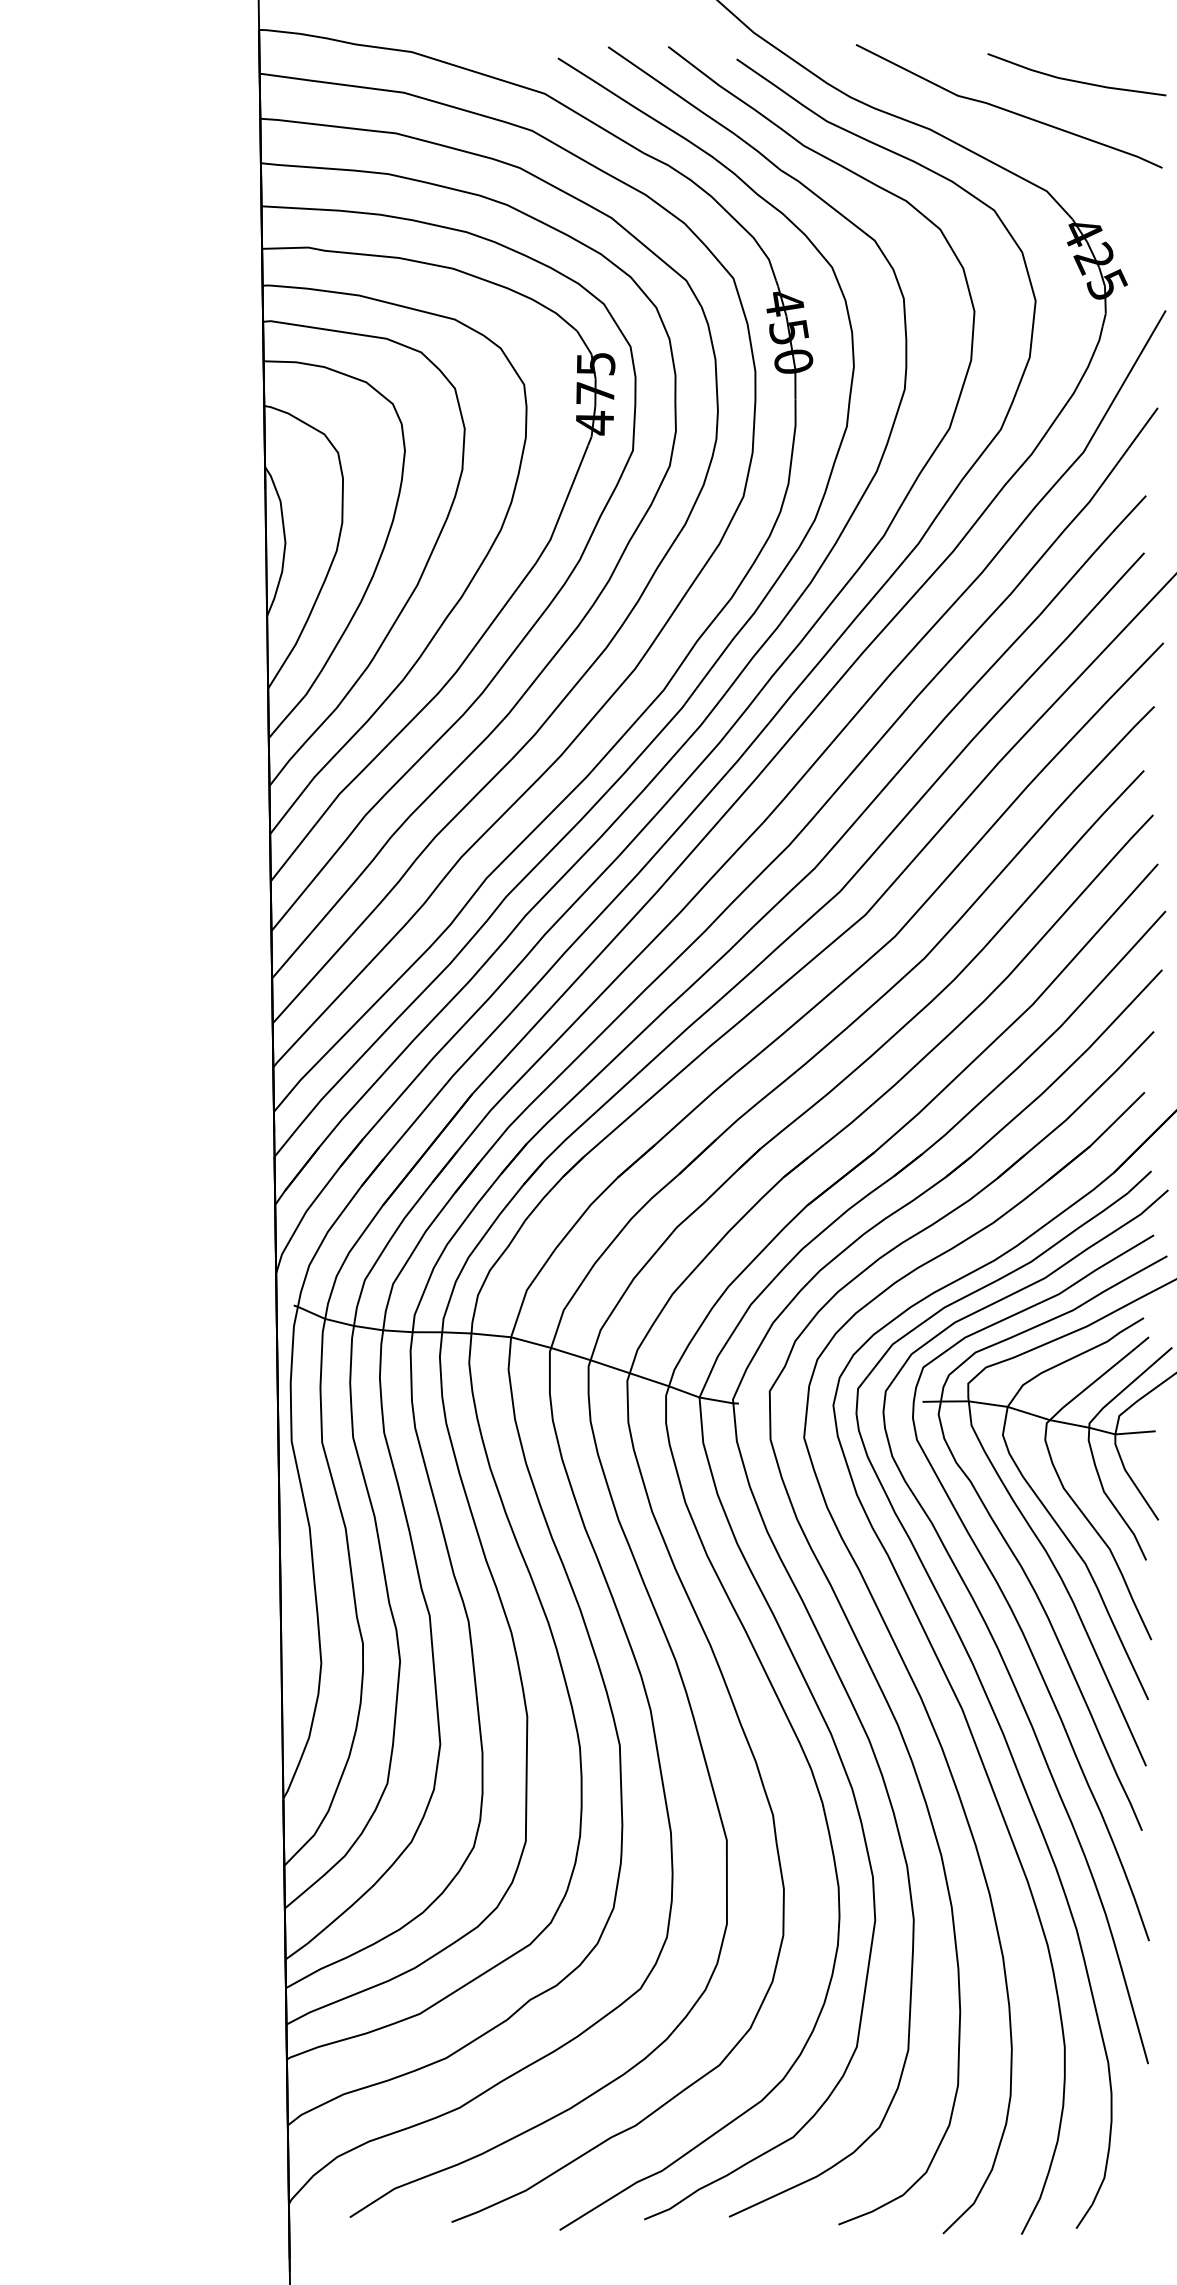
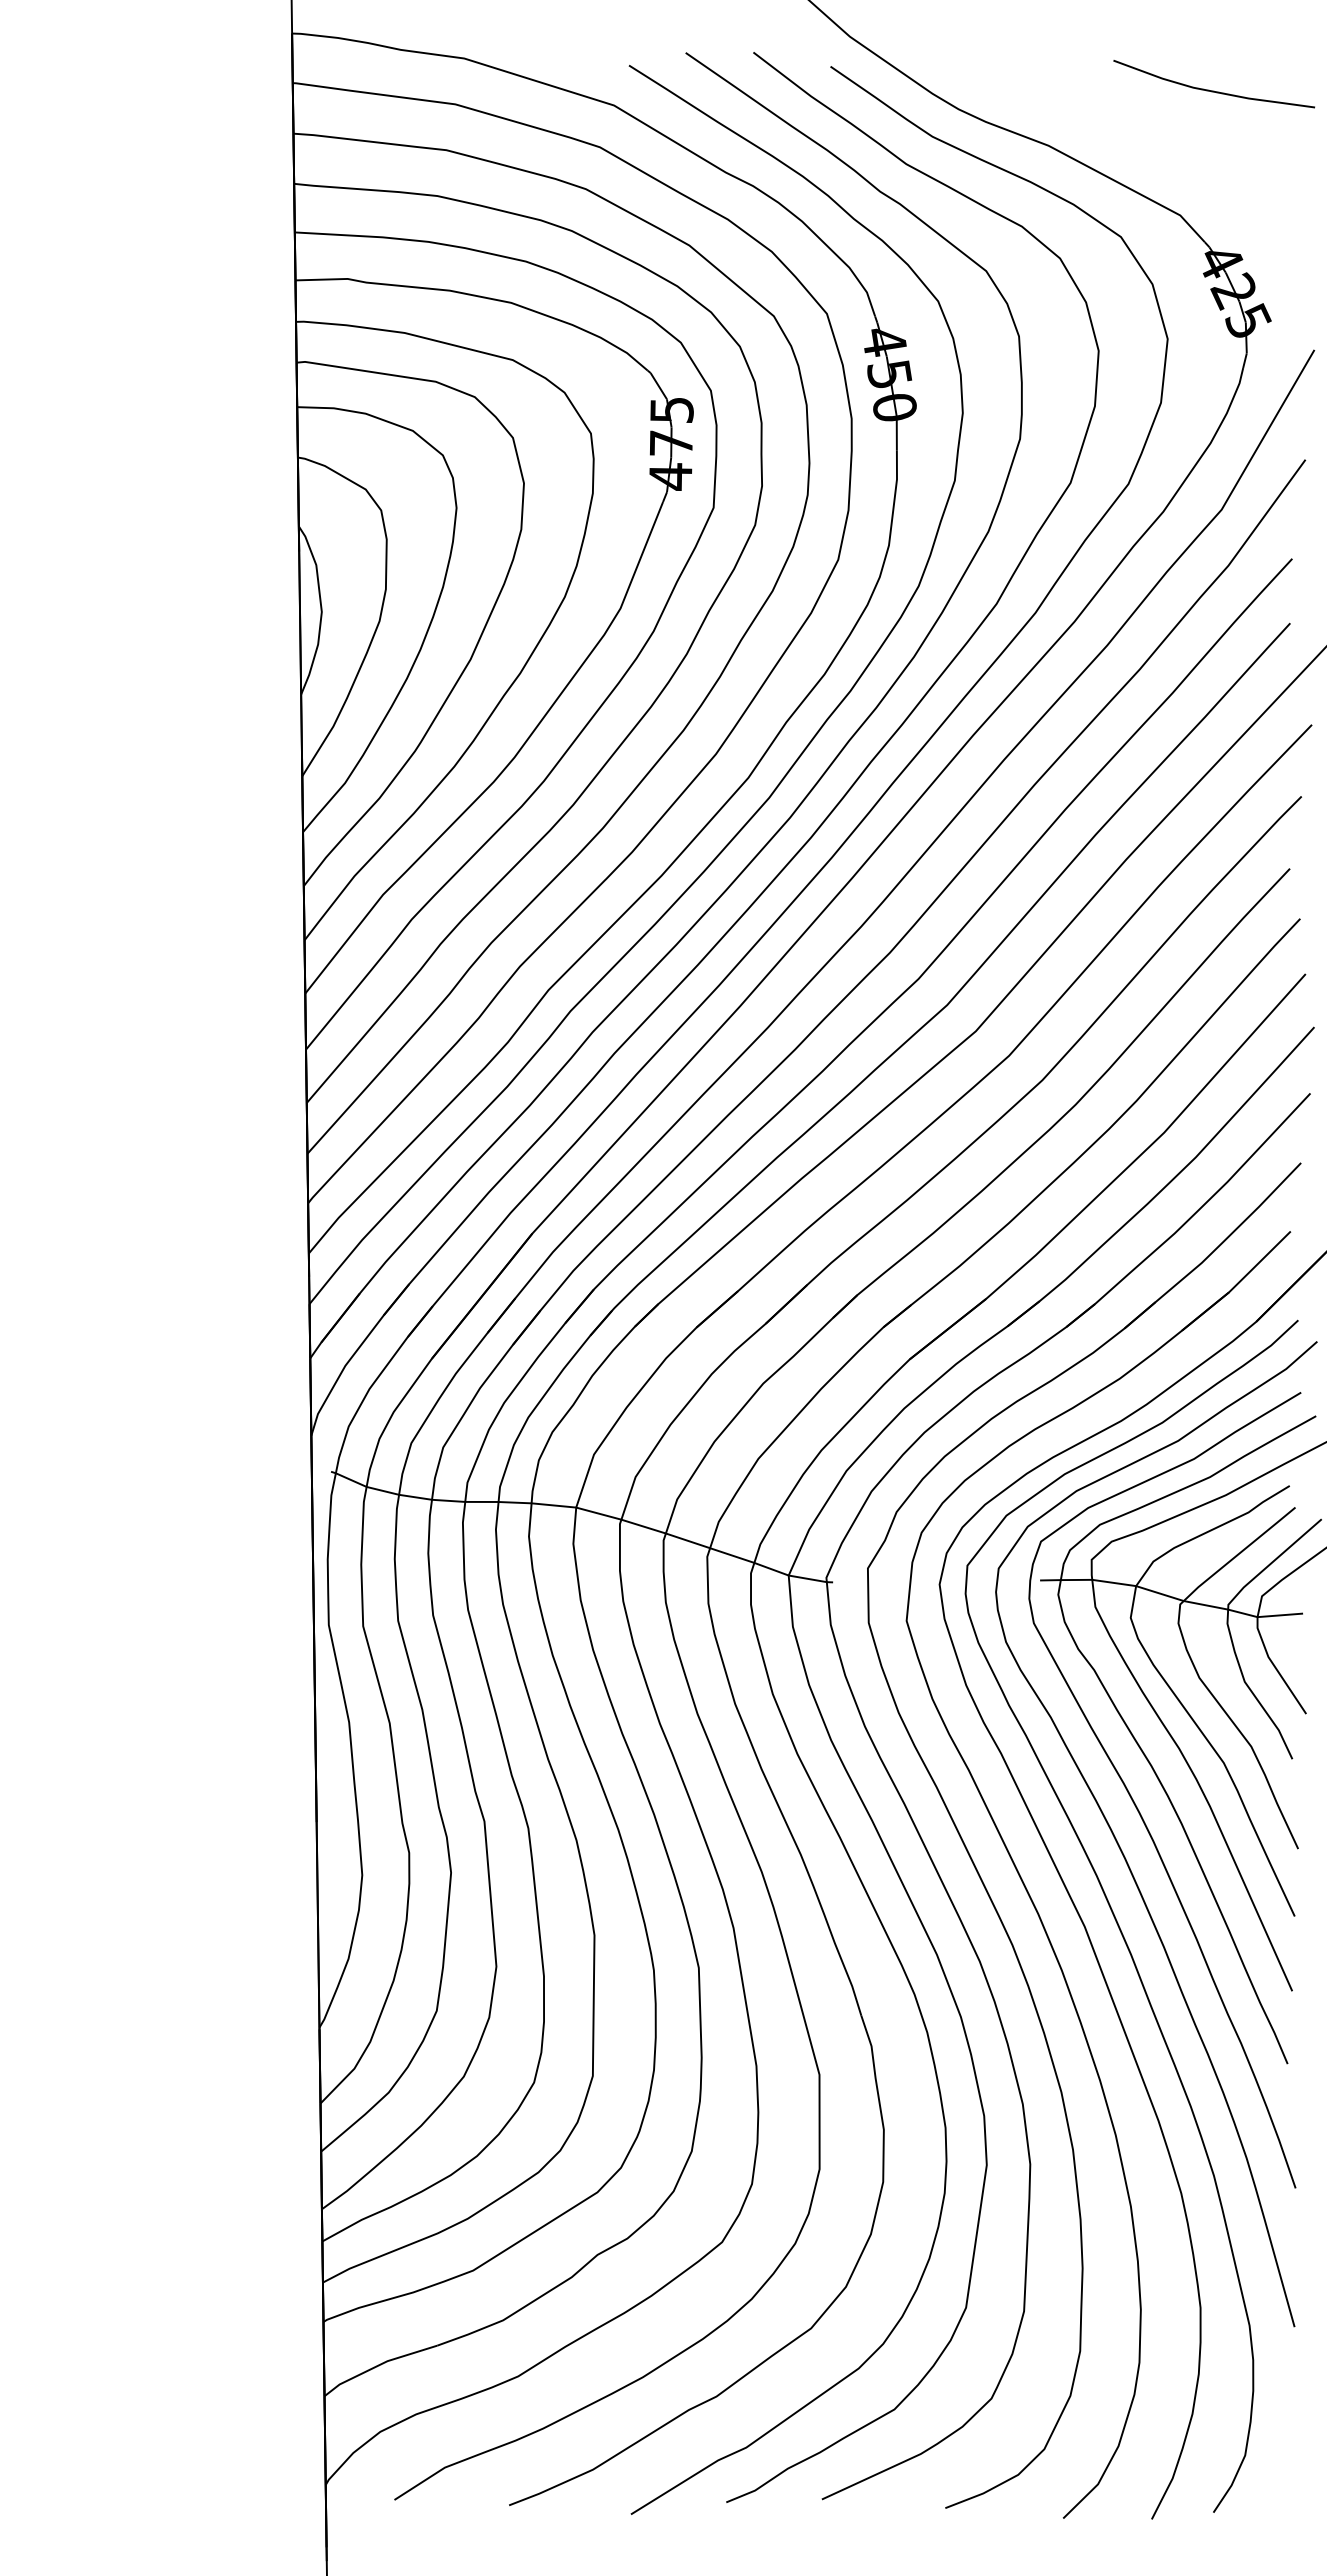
curve: (1008, 109) -> (1136, 123), removed

